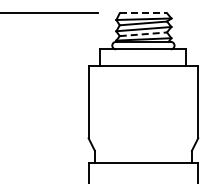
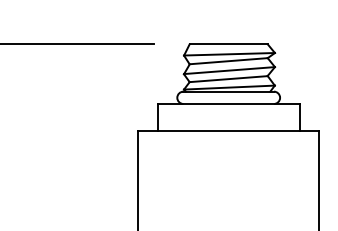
line: (143, 13) -> (228, 44), dashed -> solid
line: (143, 34) -> (228, 79), dashed -> solid

